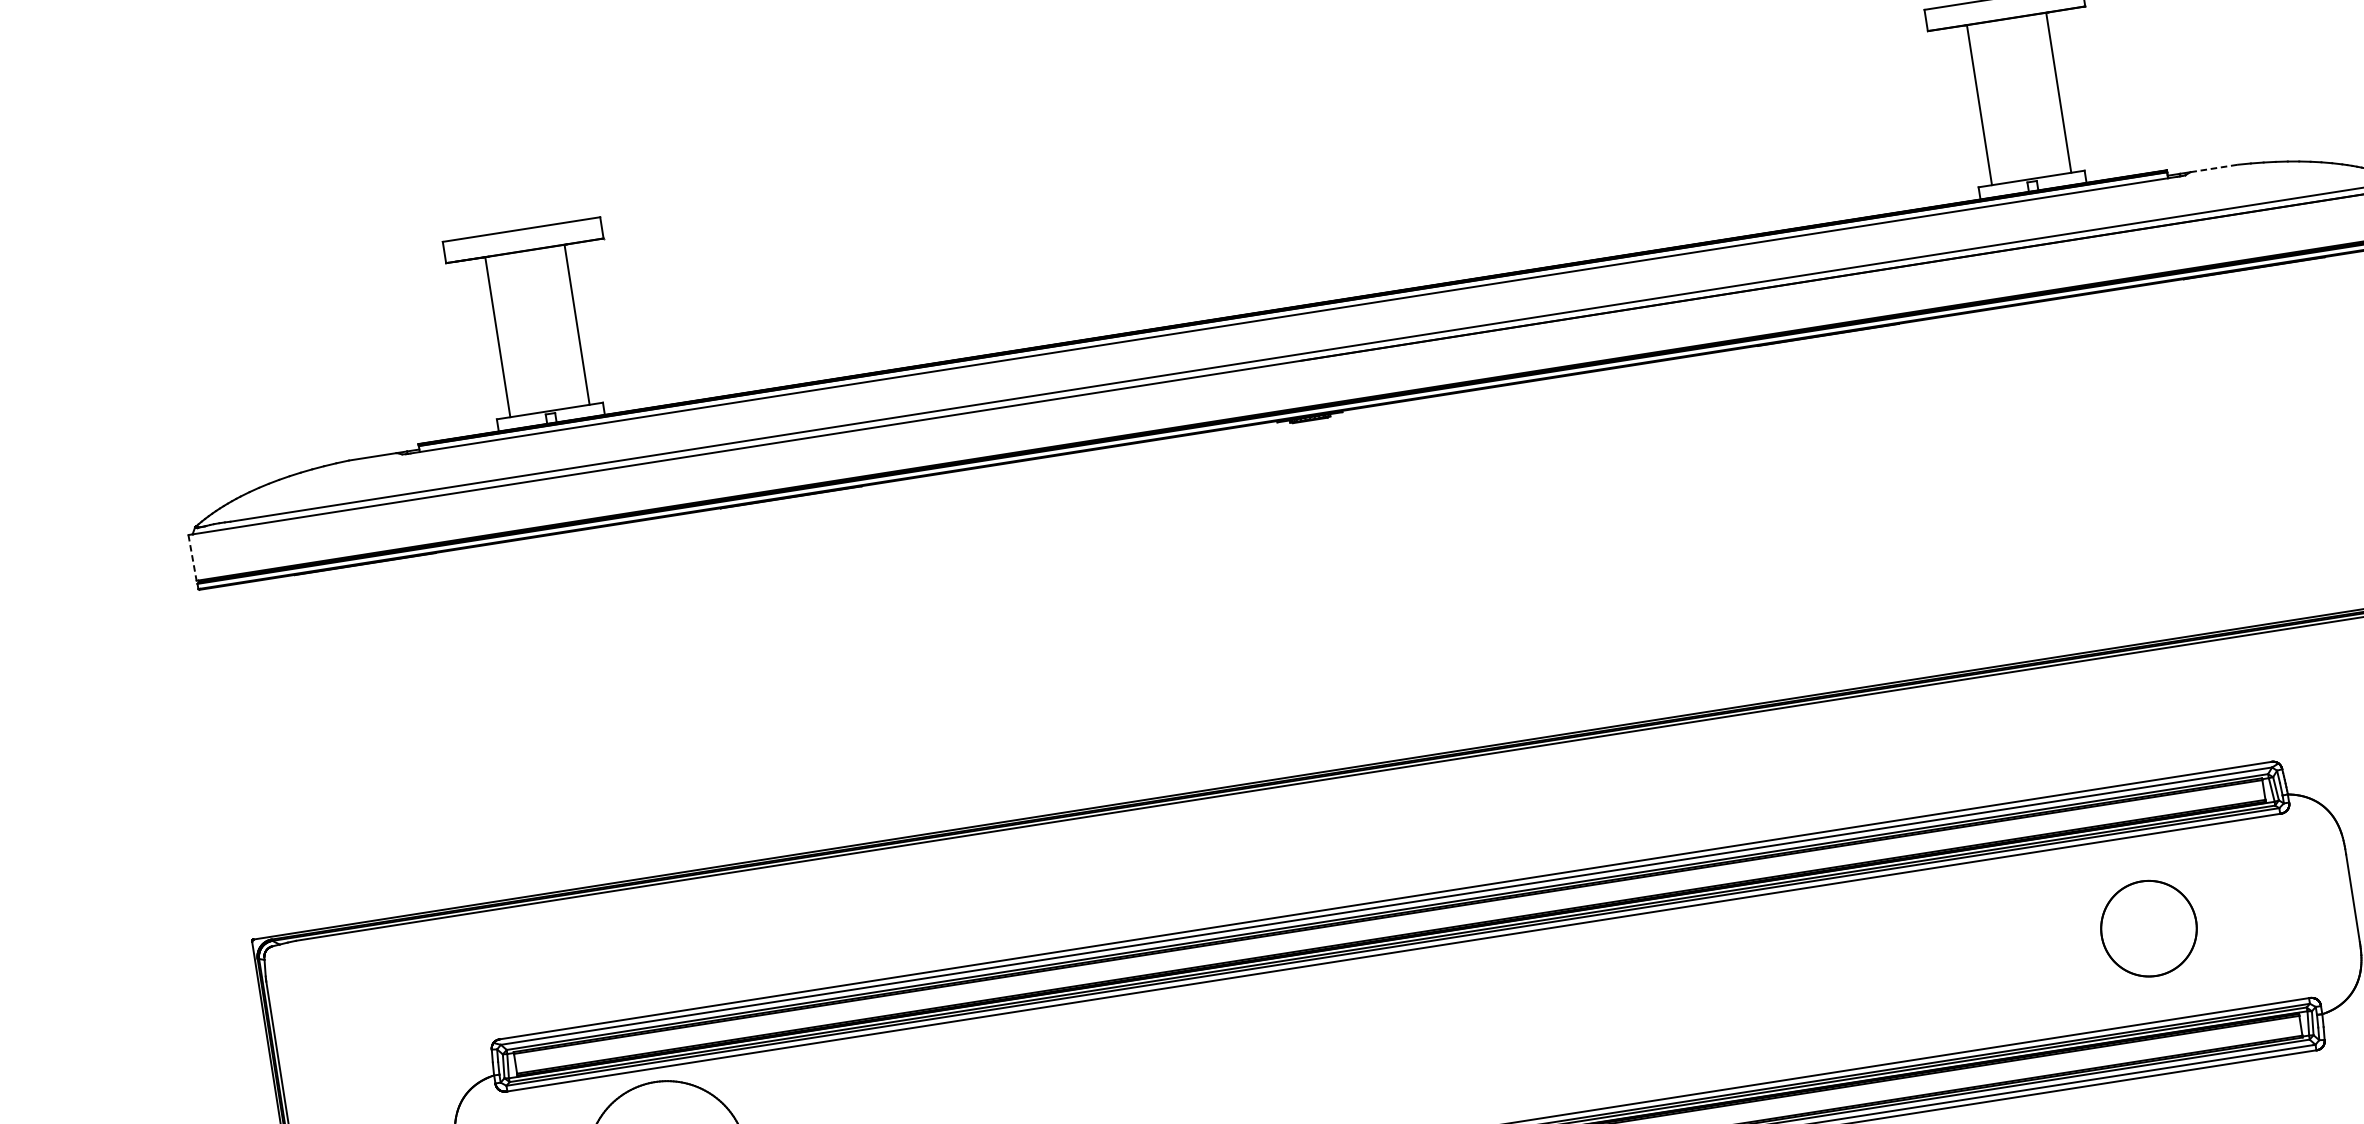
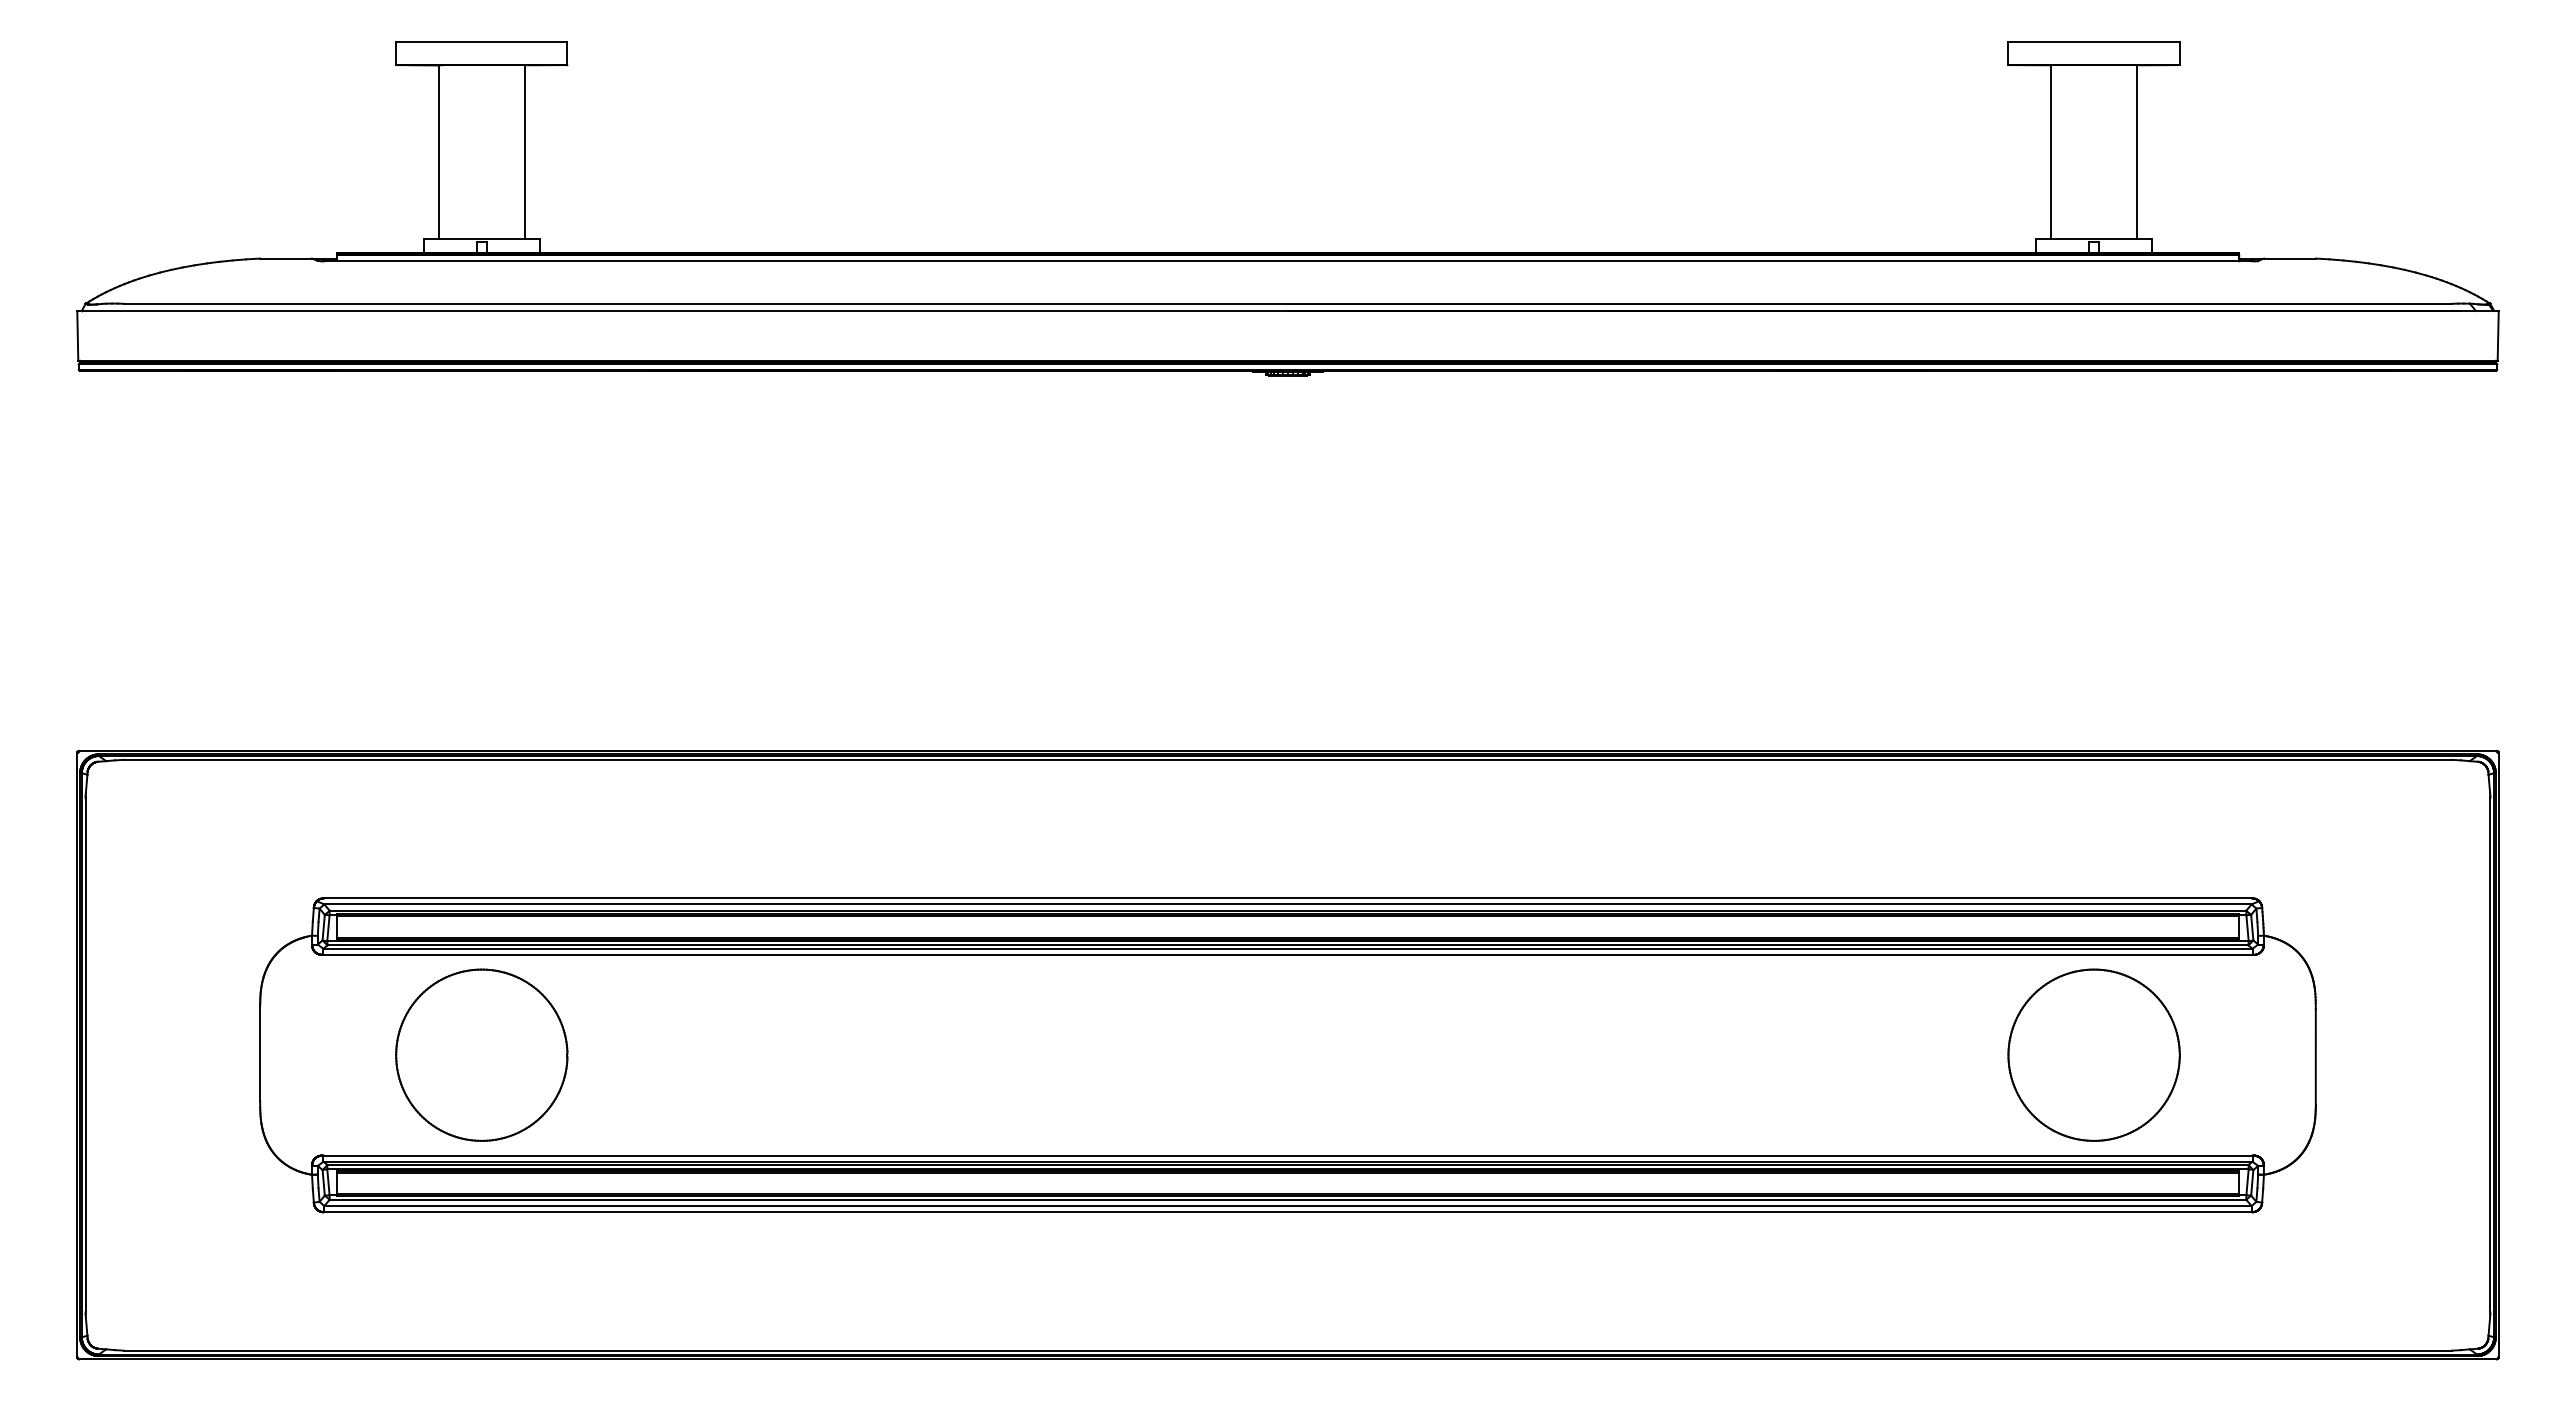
line: (2213, 168) -> (2289, 258), dashed -> solid
line: (192, 557) -> (77, 335), dashed -> solid
part: (2148, 928) -> (2093, 1054), size x1.67

